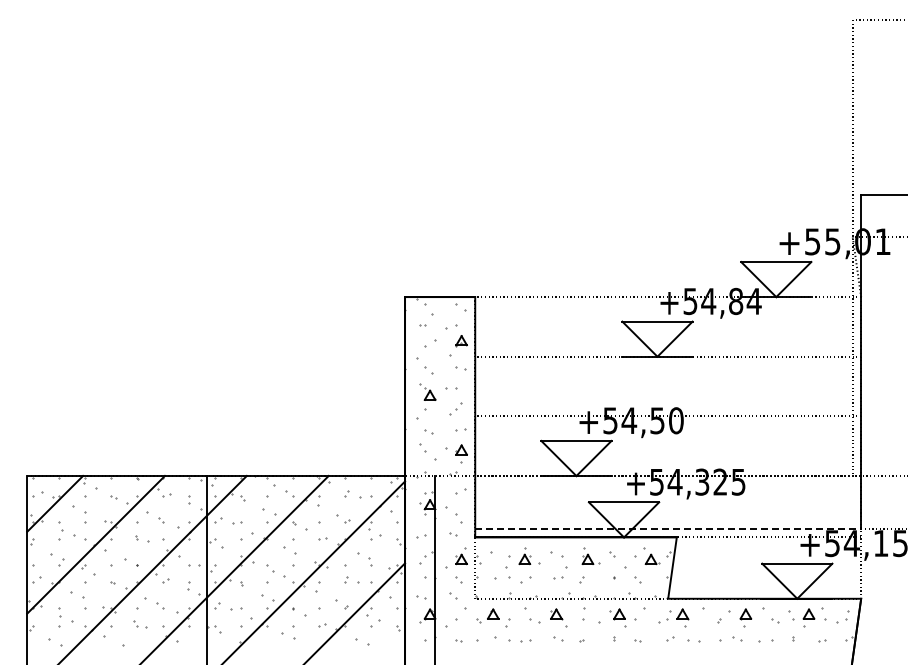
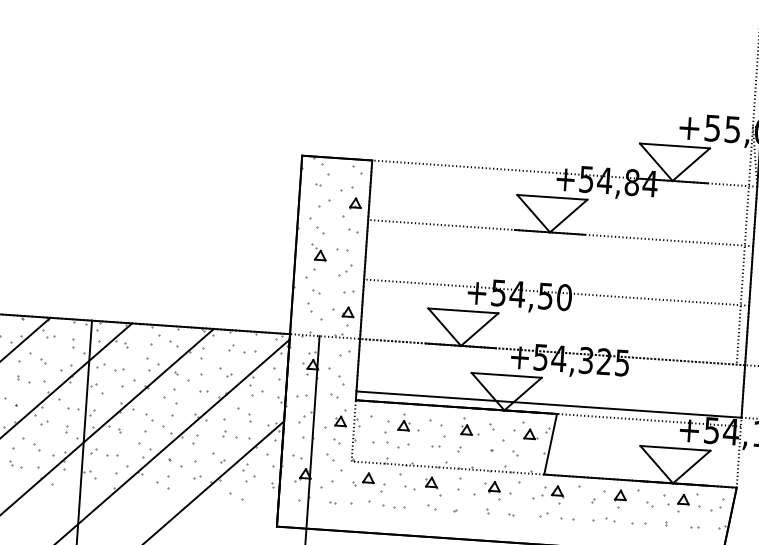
line: (668, 528) -> (549, 404), dashed -> solid

